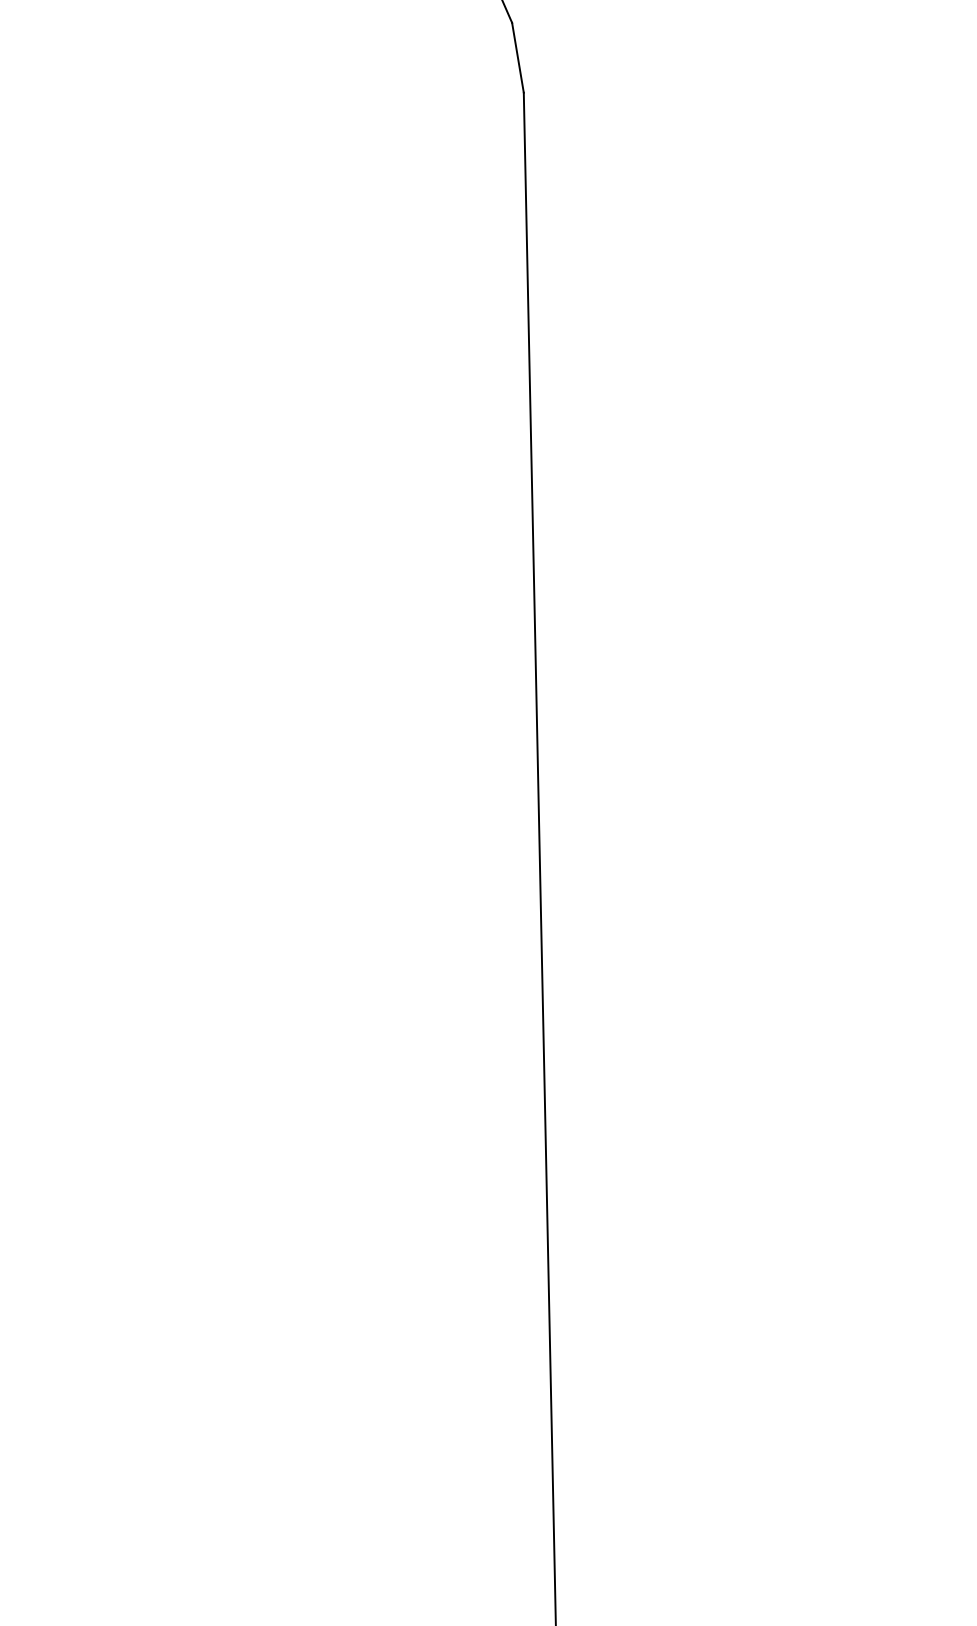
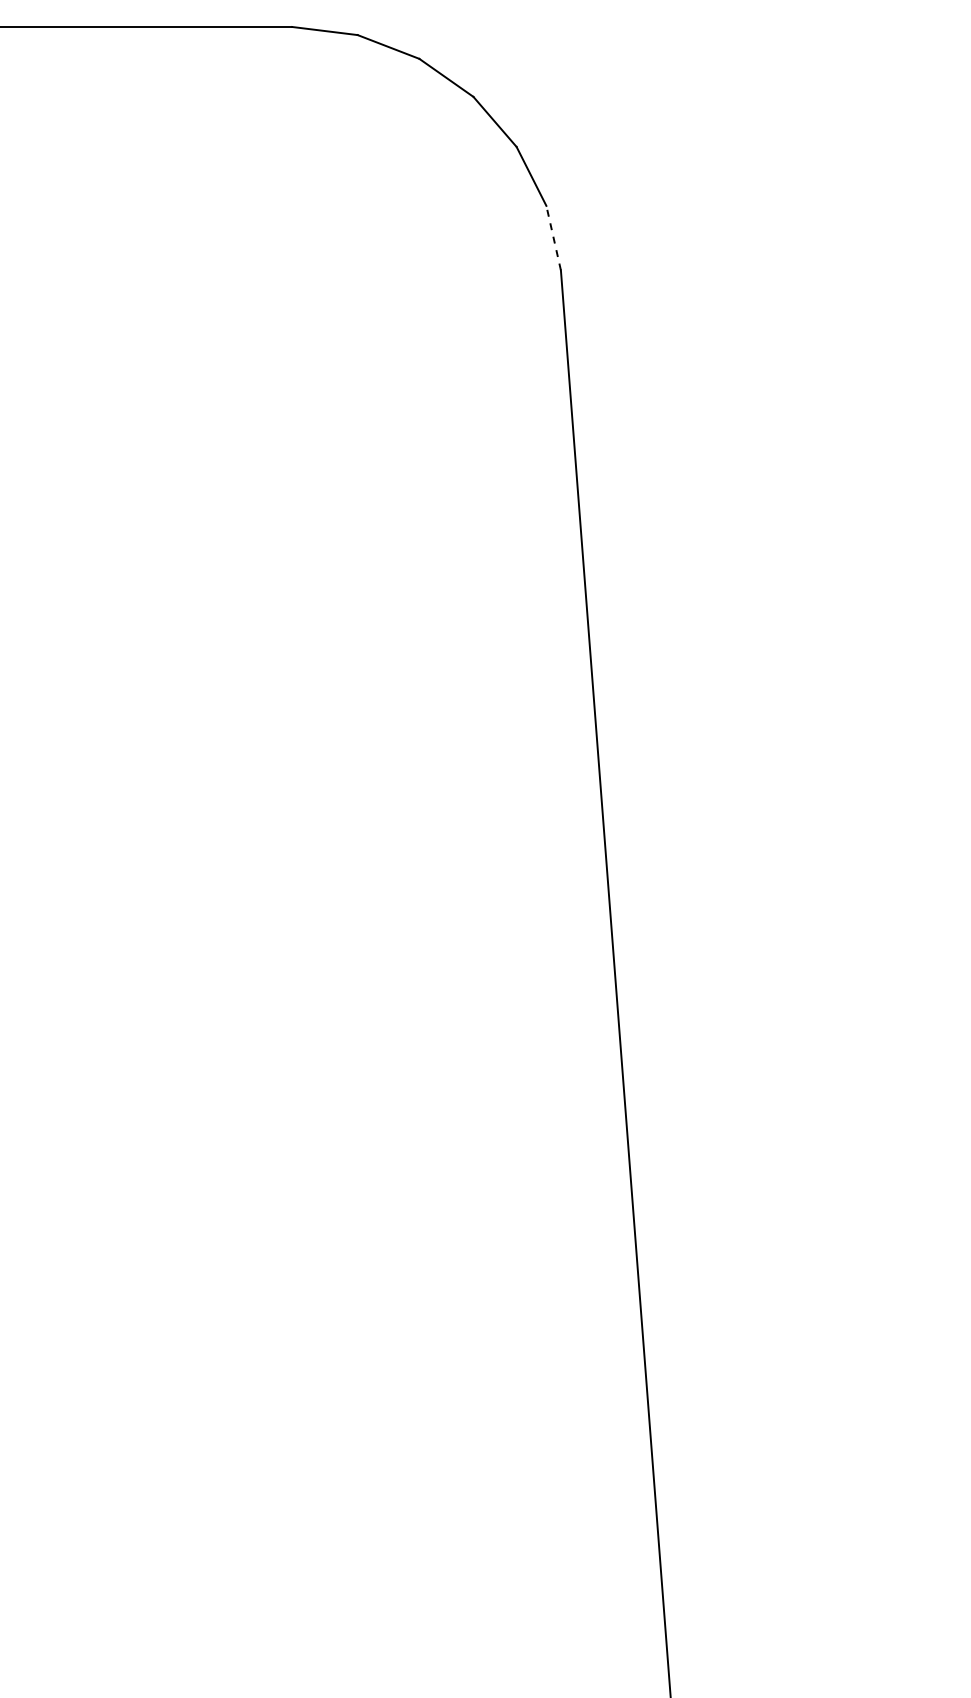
line: (517, 57) -> (553, 237), solid -> dashed

